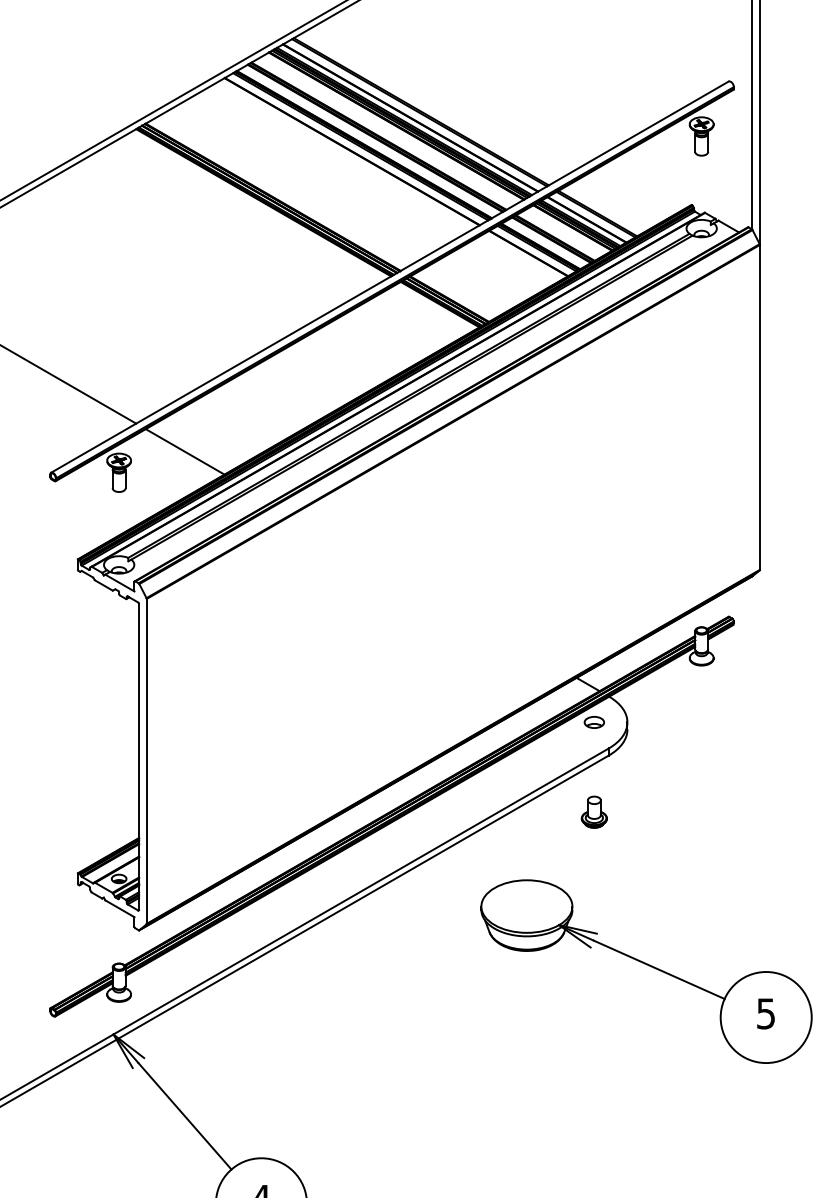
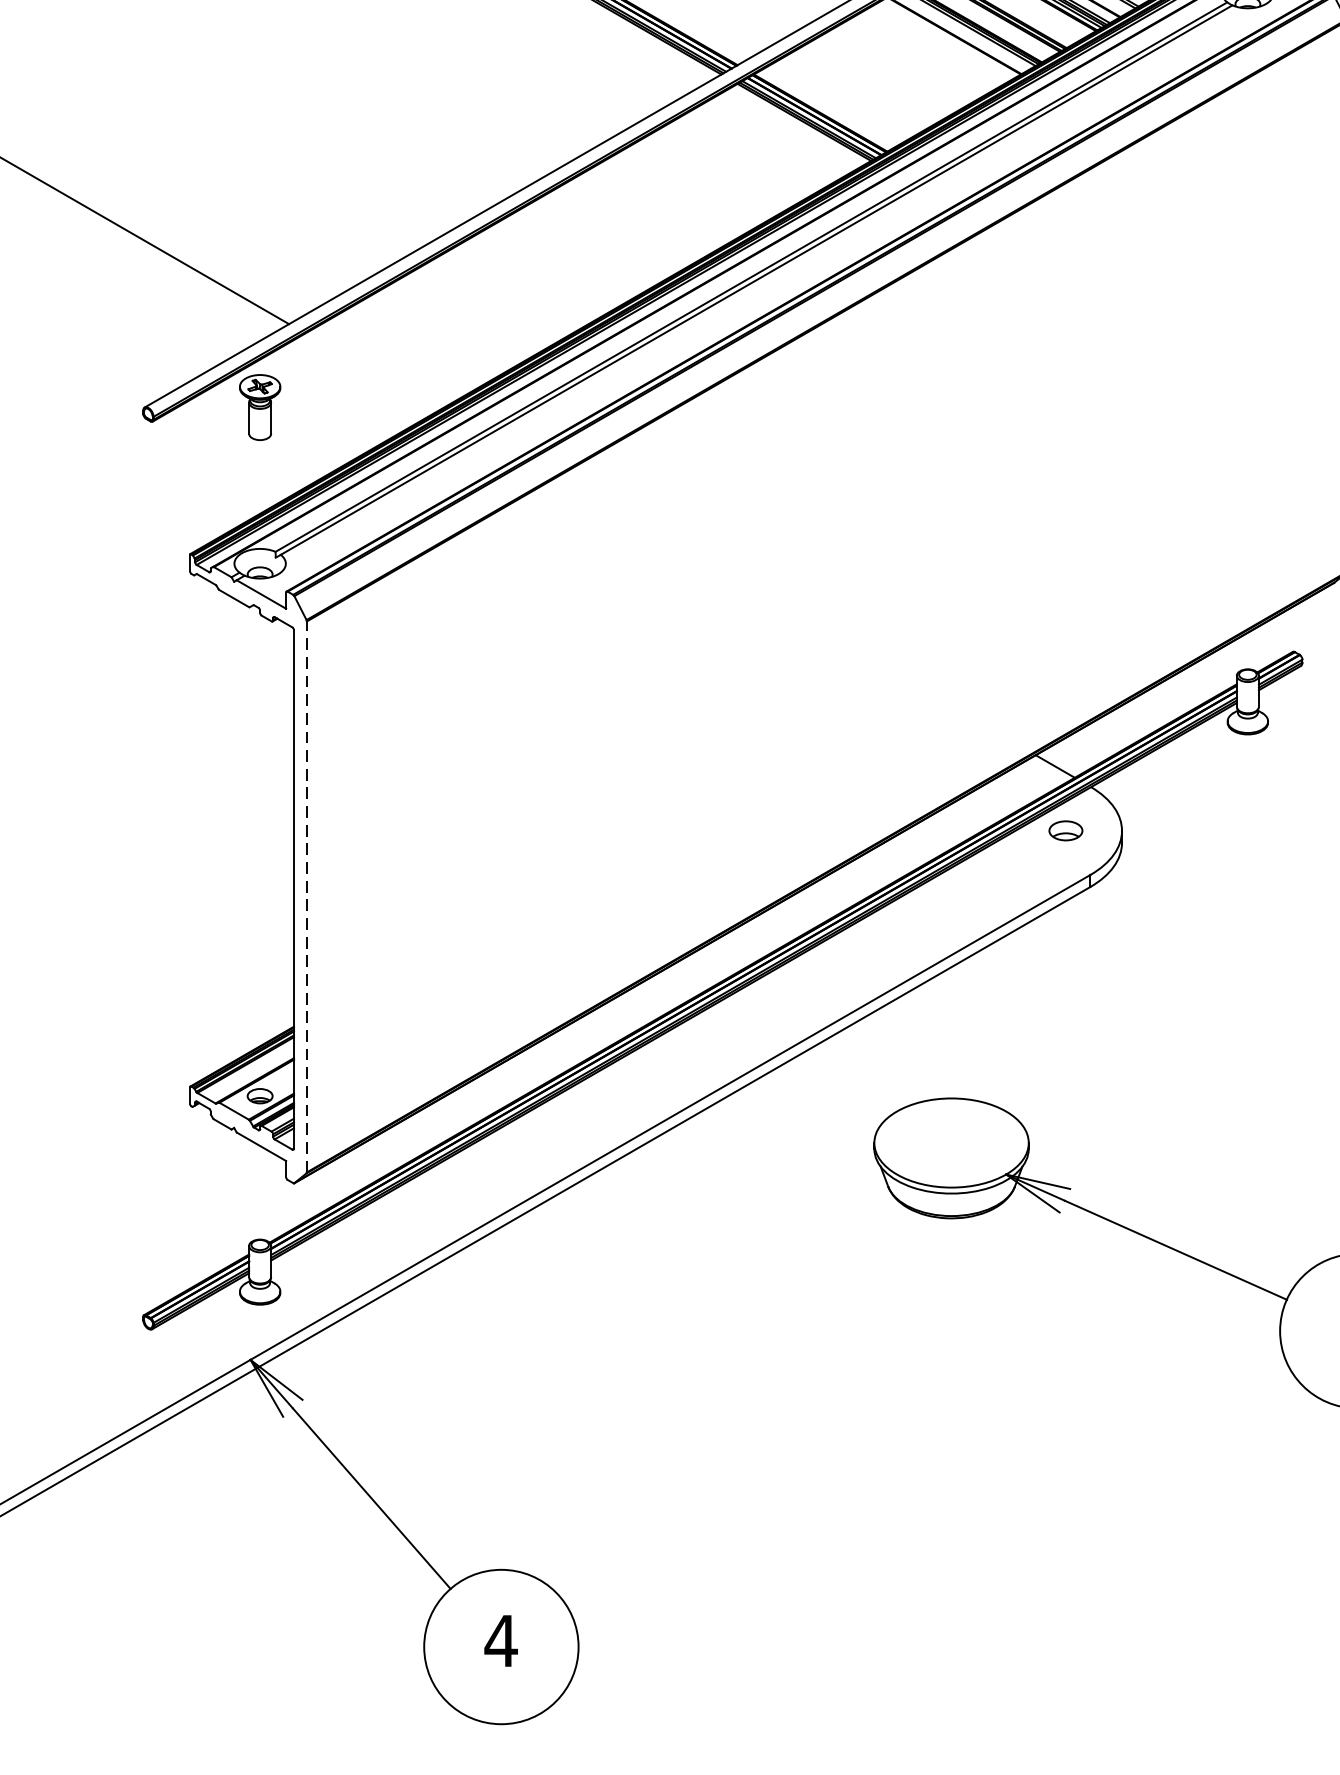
line: (184, 451) -> (370, 371), removed
line: (146, 760) -> (306, 895), solid -> dashed
part: (593, 811) -> (1064, 981), removed

